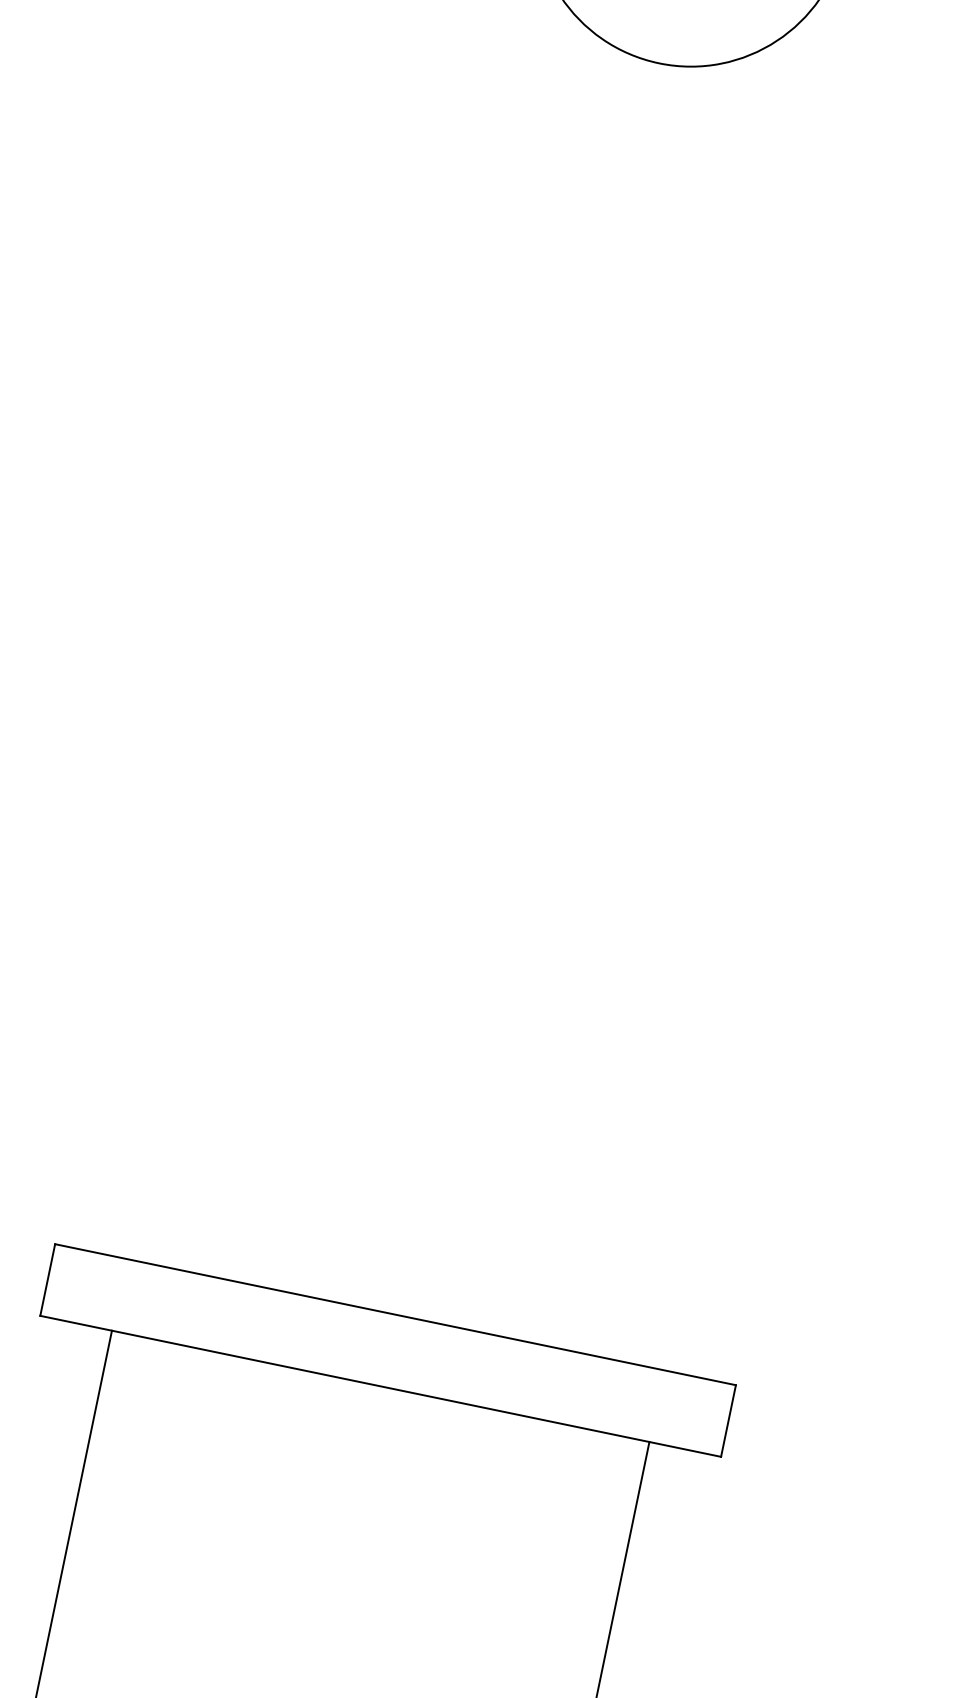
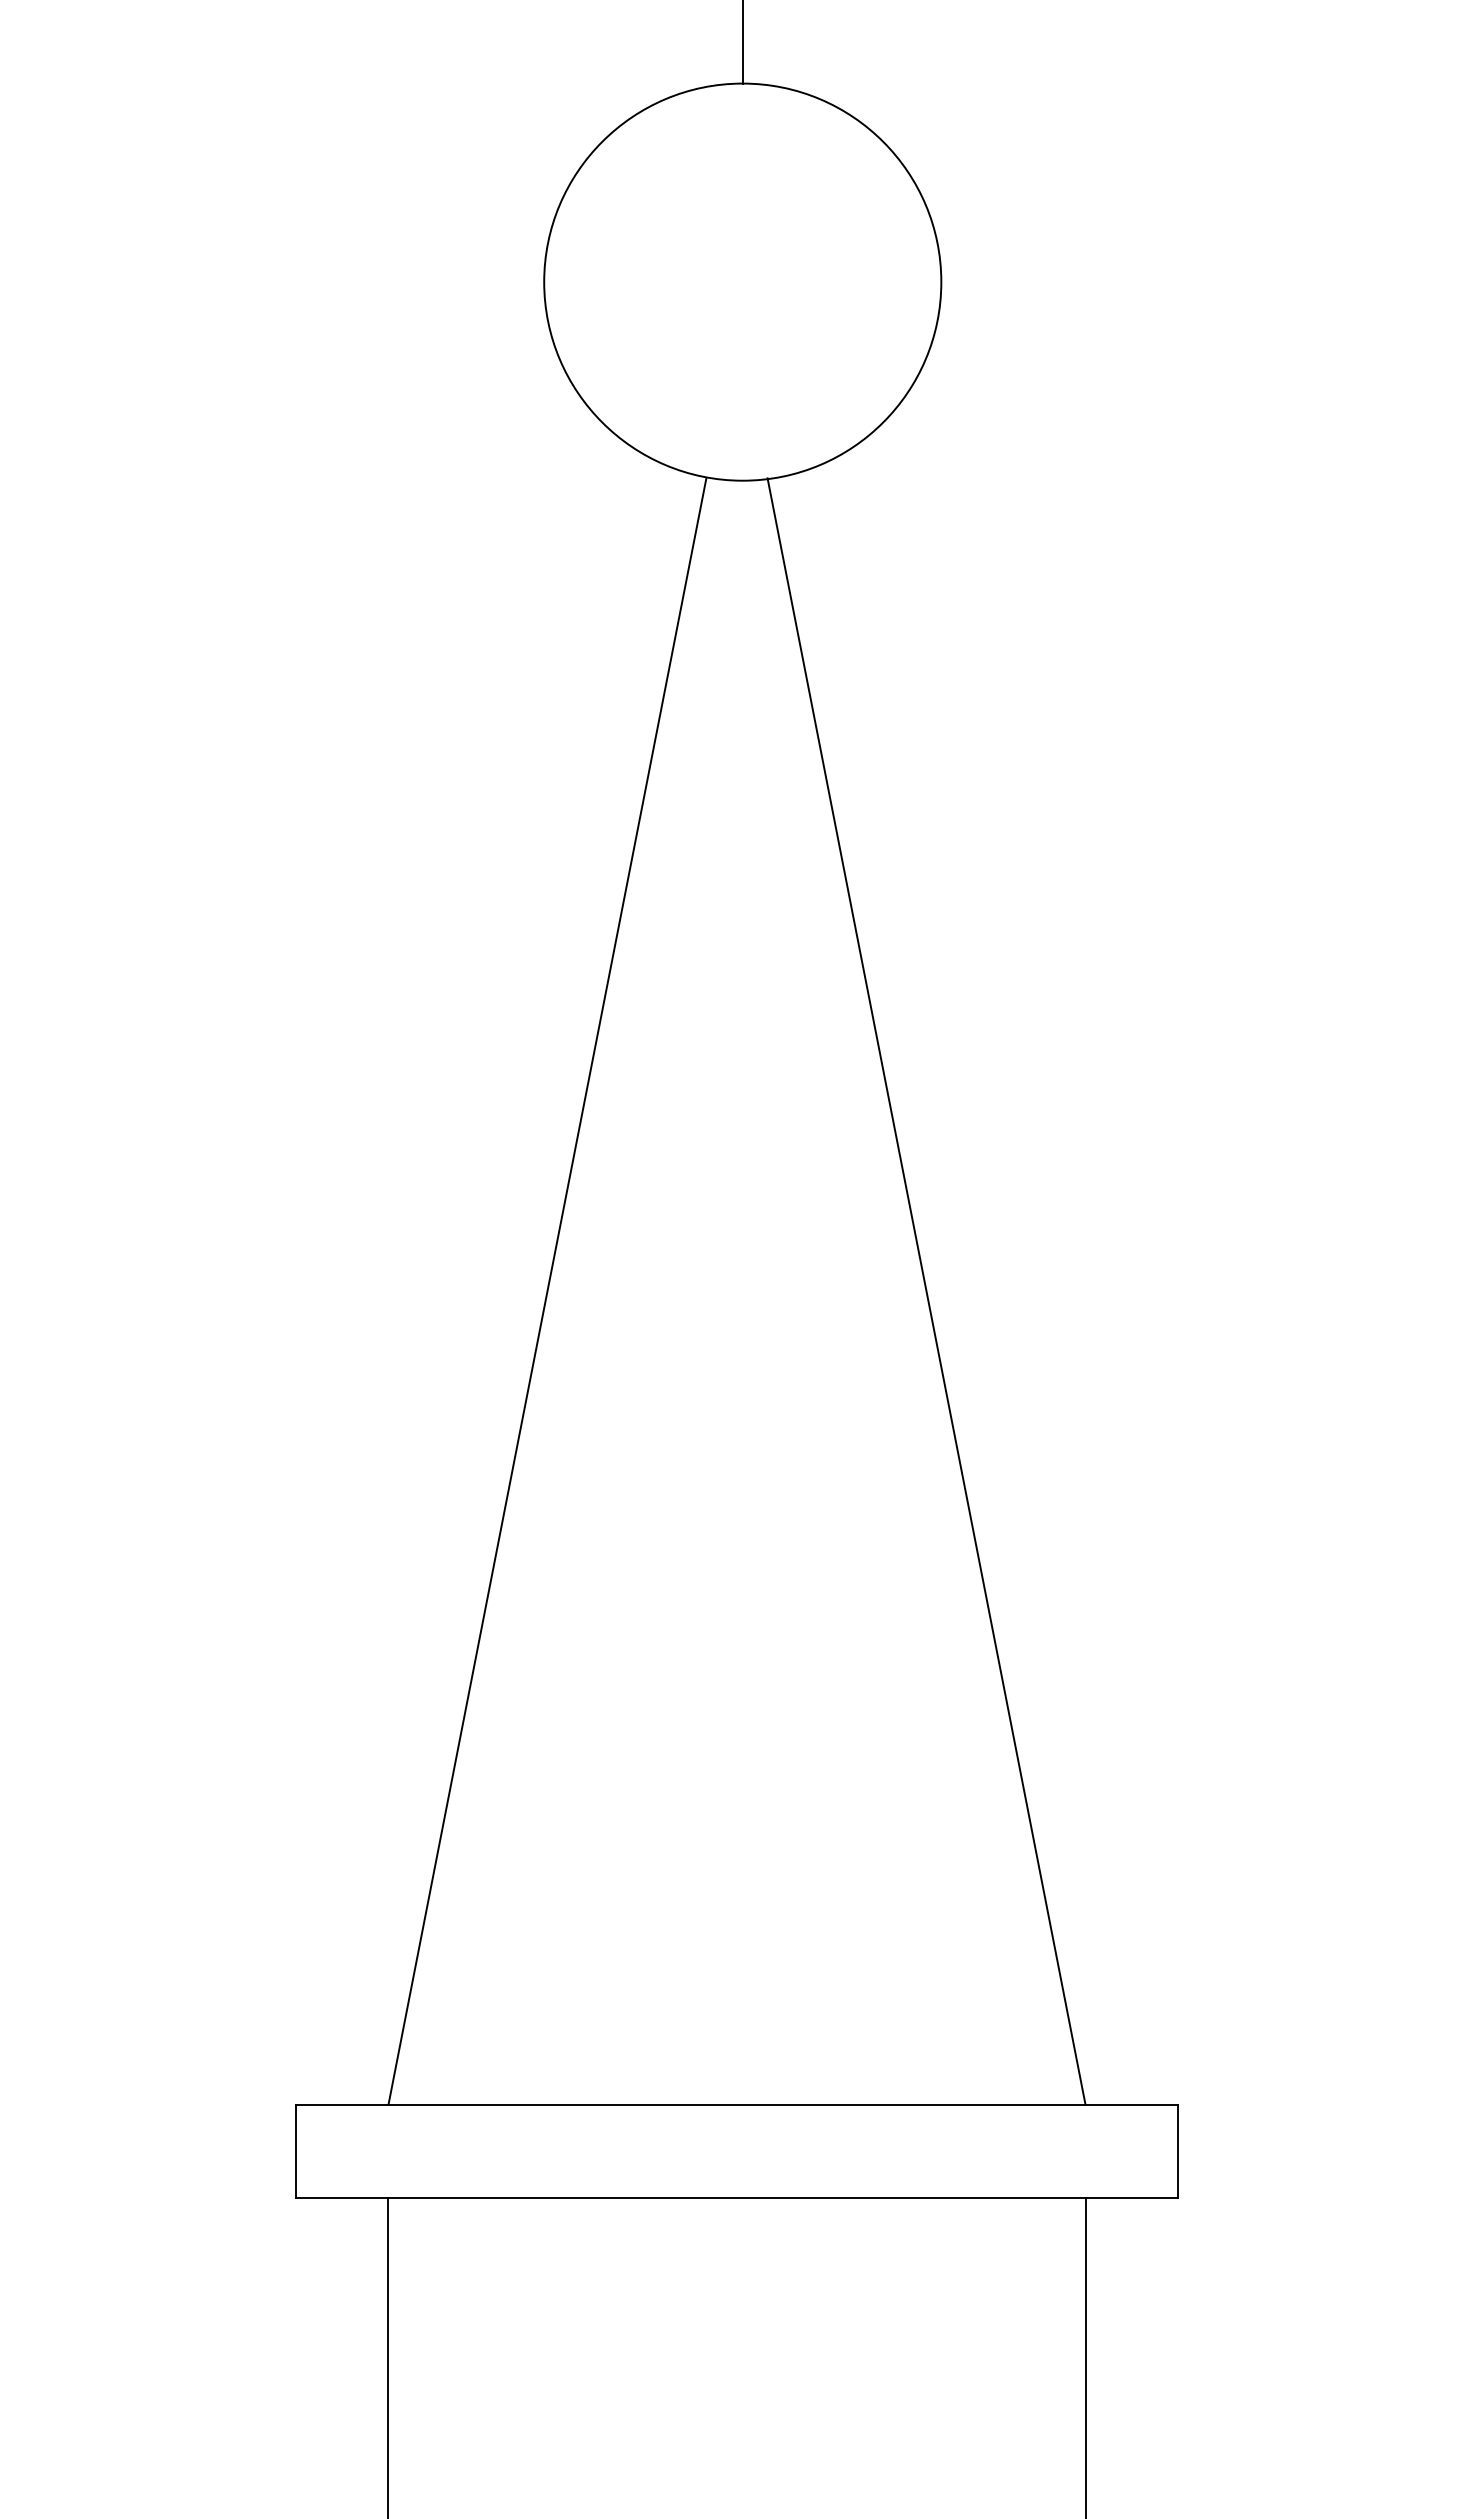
line: (379, 657) -> (547, 1291), added
line: (671, 717) -> (926, 1291), added

